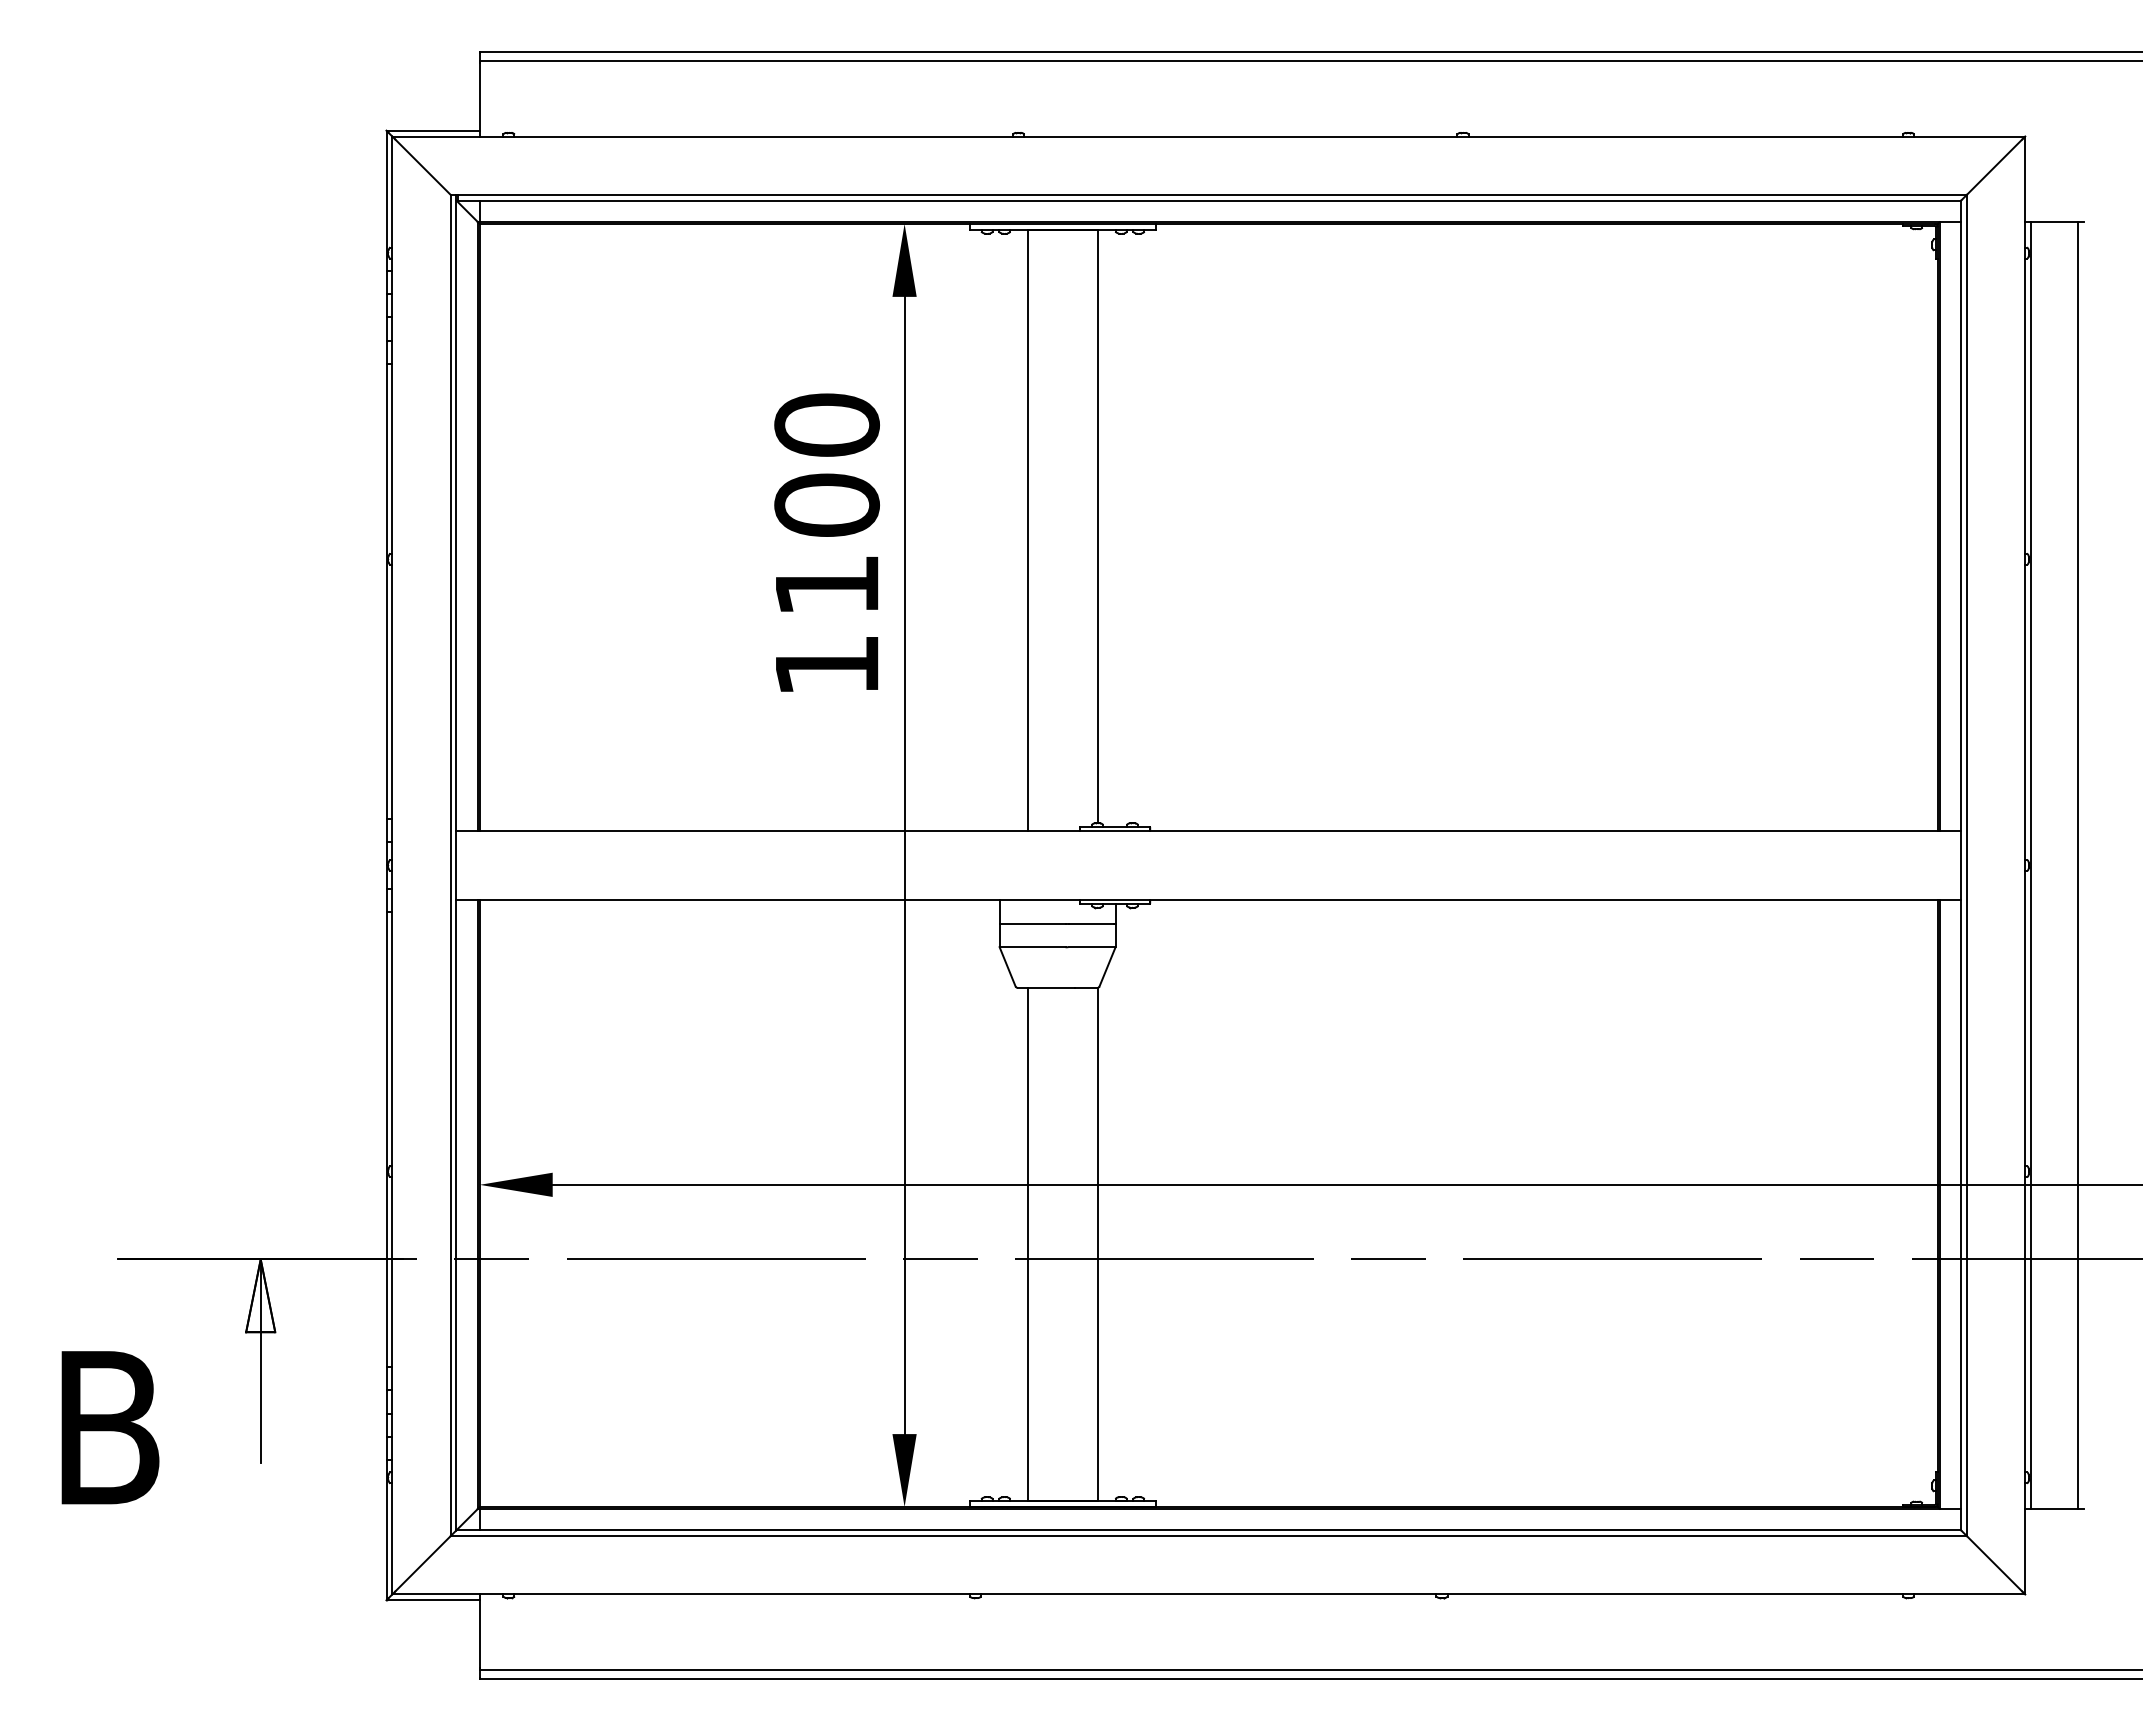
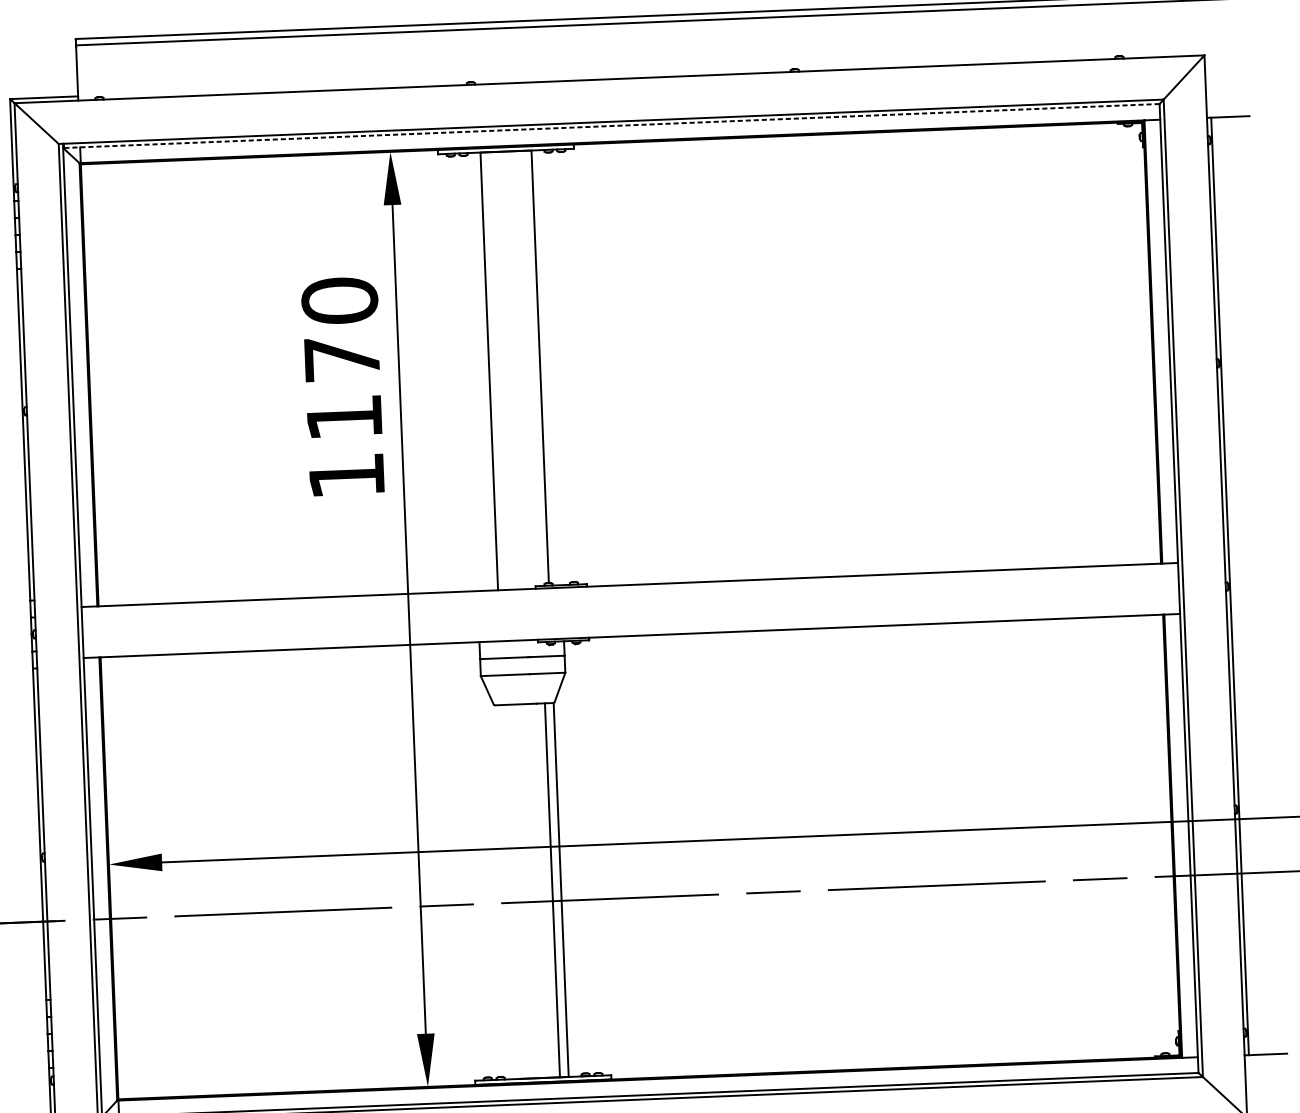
line: (1209, 200) -> (611, 125), solid -> dashed
text: (826, 504) -> (341, 358), 1100 -> 1170
line: (2077, 865) -> (1263, 585), removed
line: (1028, 1244) -> (552, 890), moved

